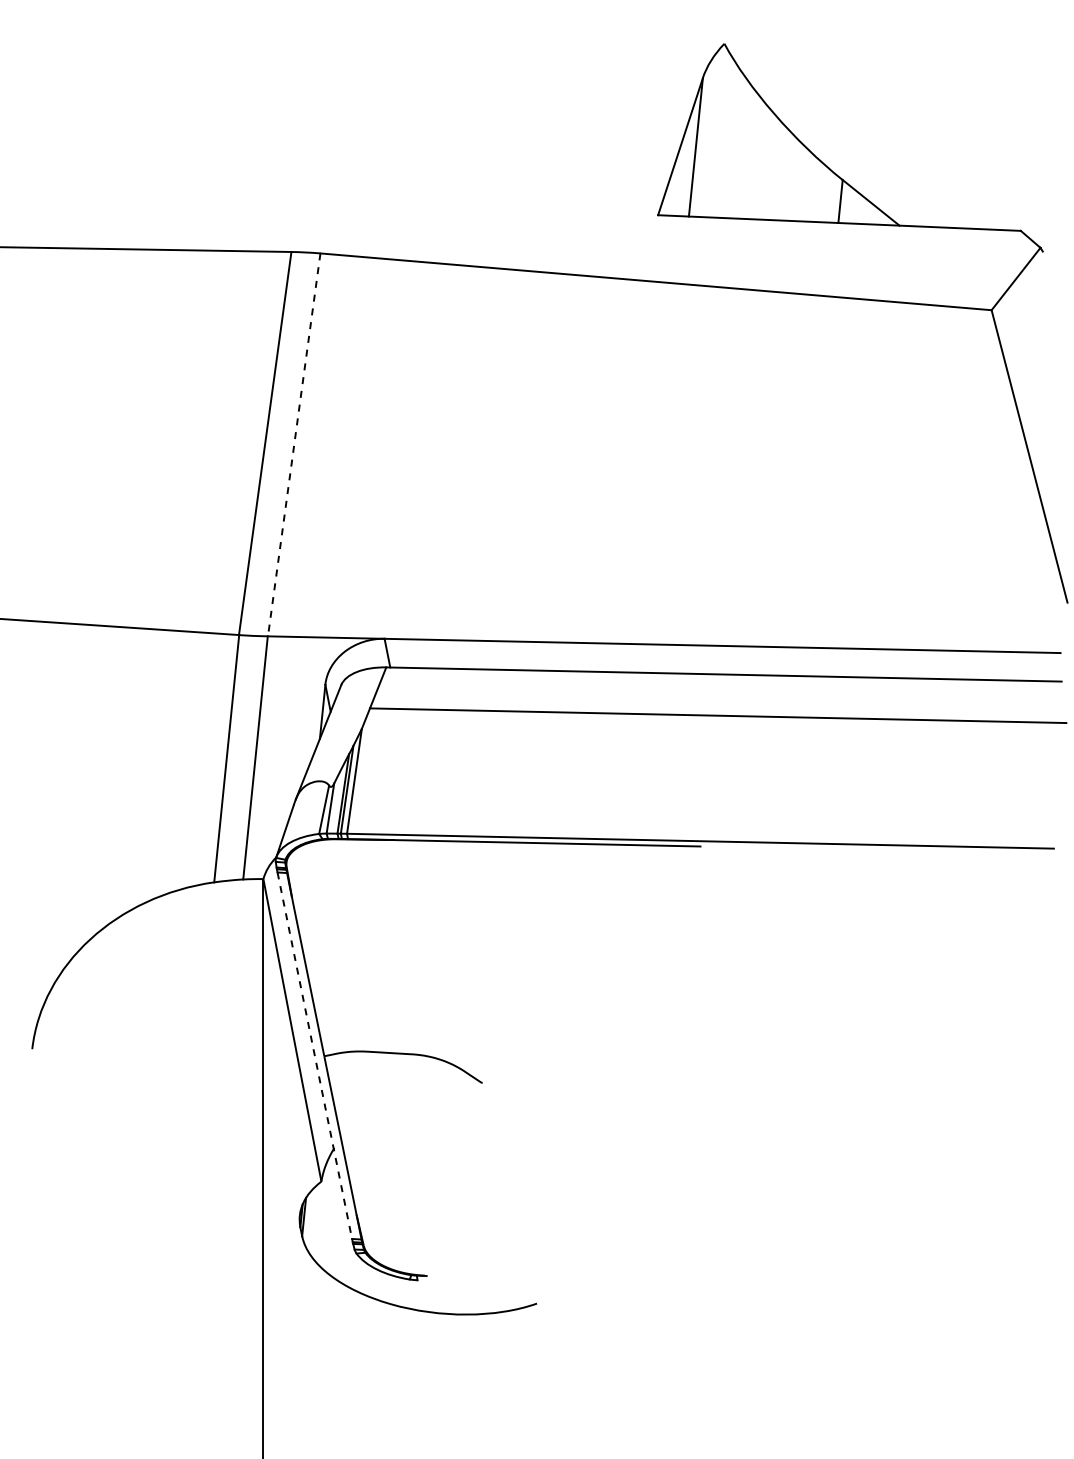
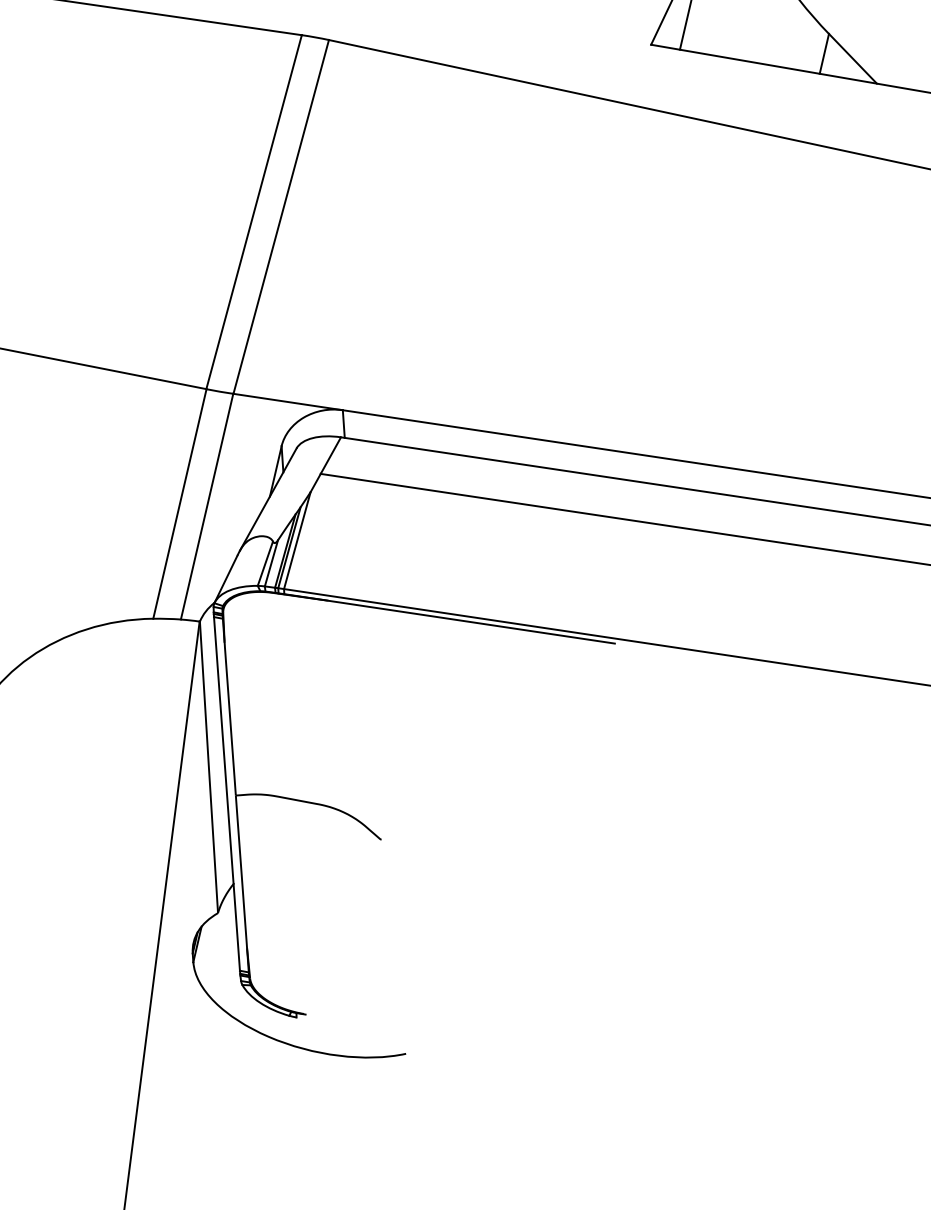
line: (294, 445) -> (281, 217), dashed -> solid
line: (314, 1055) -> (226, 793), dashed -> solid

